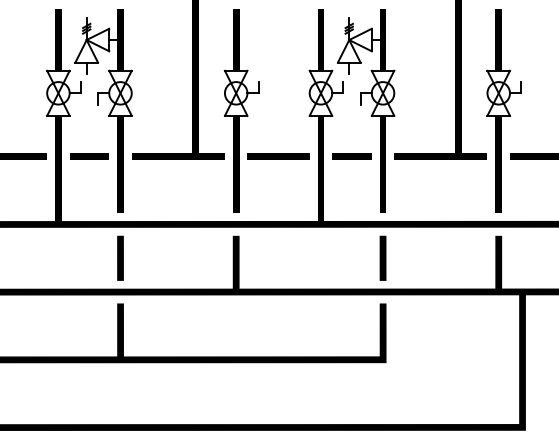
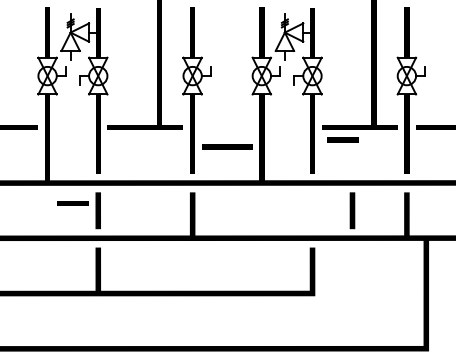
line: (89, 156) -> (72, 203), moved
line: (278, 156) -> (227, 147), moved
line: (351, 156) -> (342, 139), moved
line: (382, 257) -> (352, 210), moved

